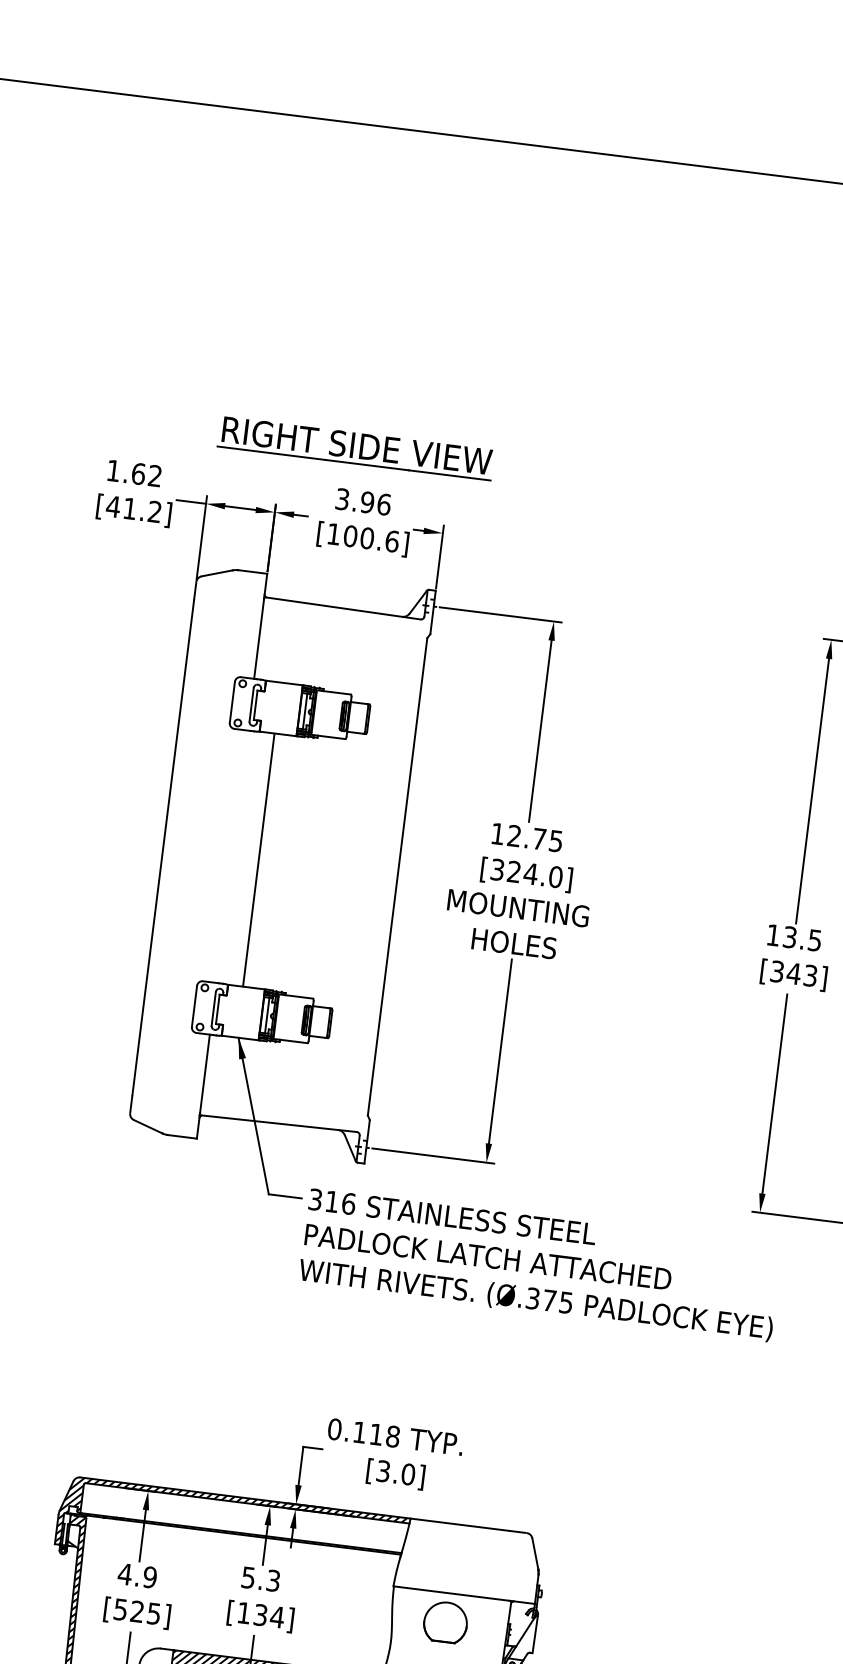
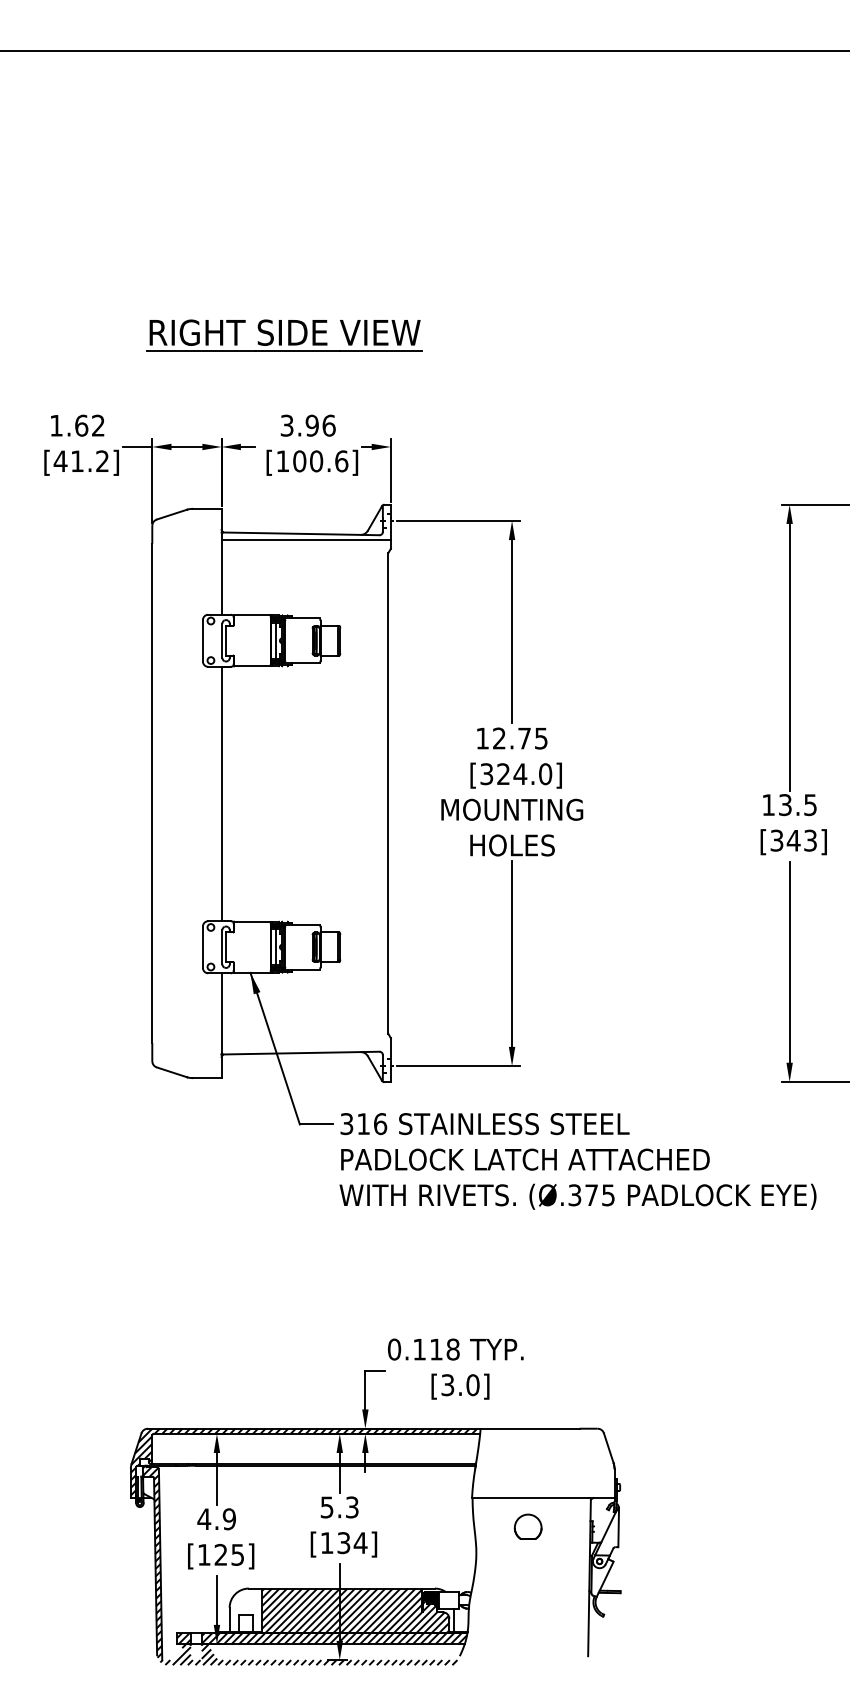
part: (356, 448) -> (284, 335), moved
line: (346, 615) -> (305, 540), added
line: (258, 859) -> (221, 793), moved
text: (121, 1609) -> (204, 1554), [525] -> [125]
part: (444, 1621) -> (527, 1526), size x0.62

